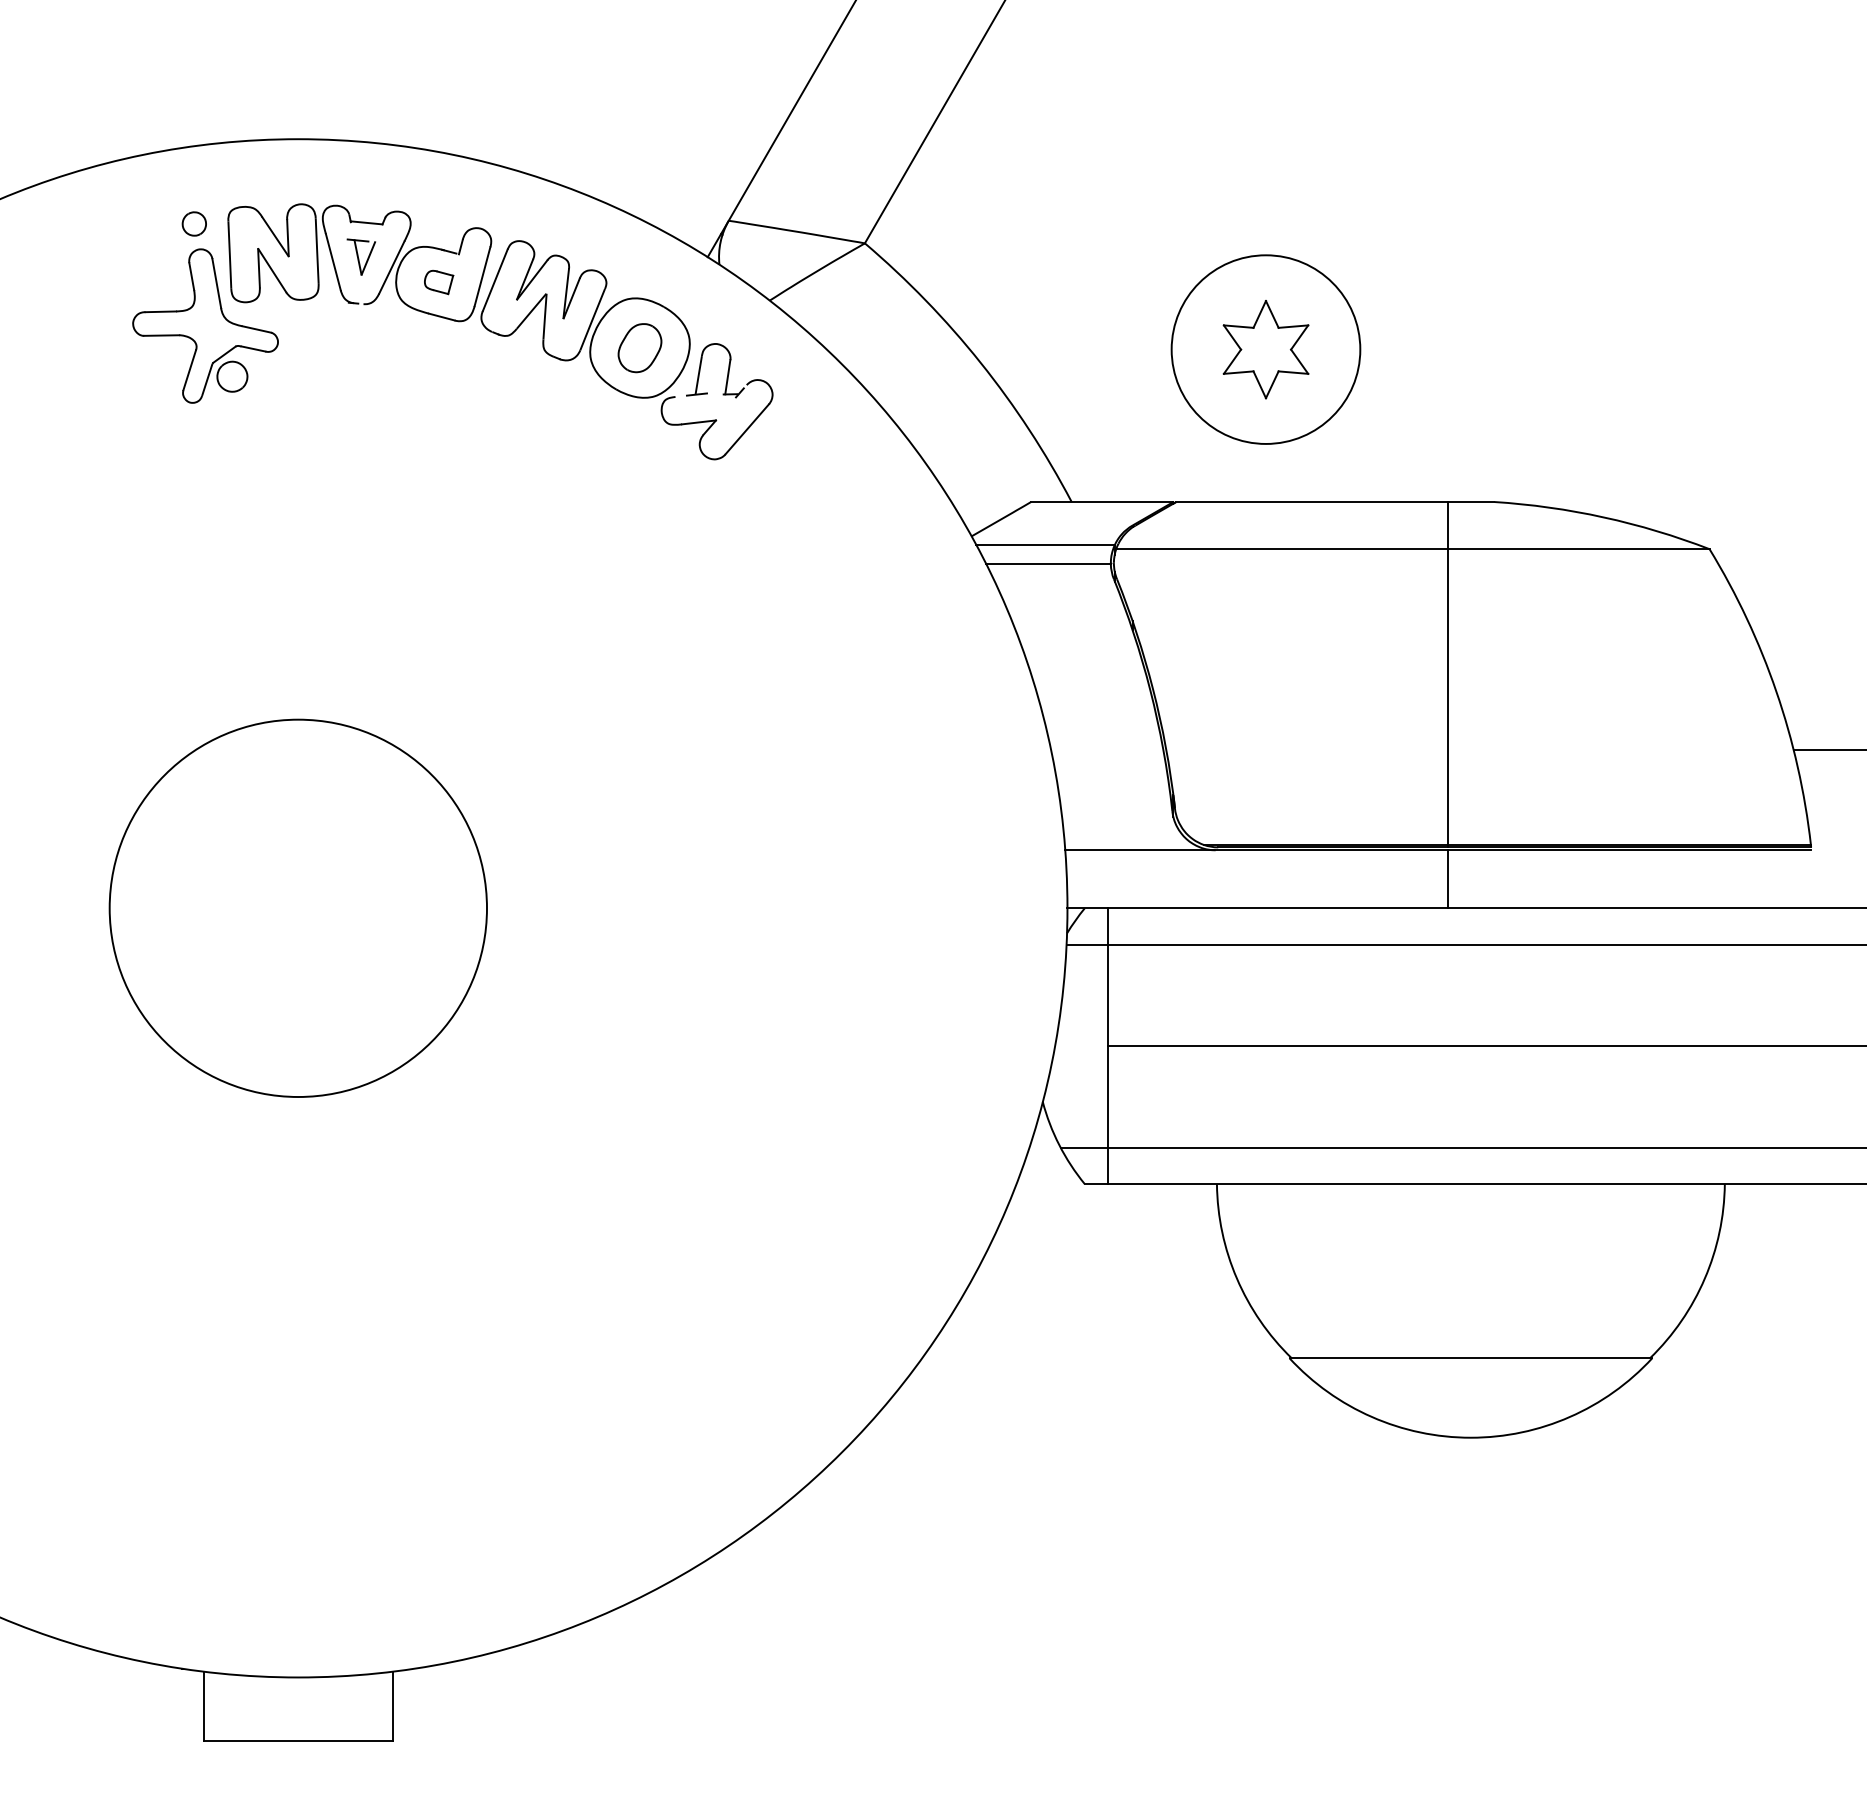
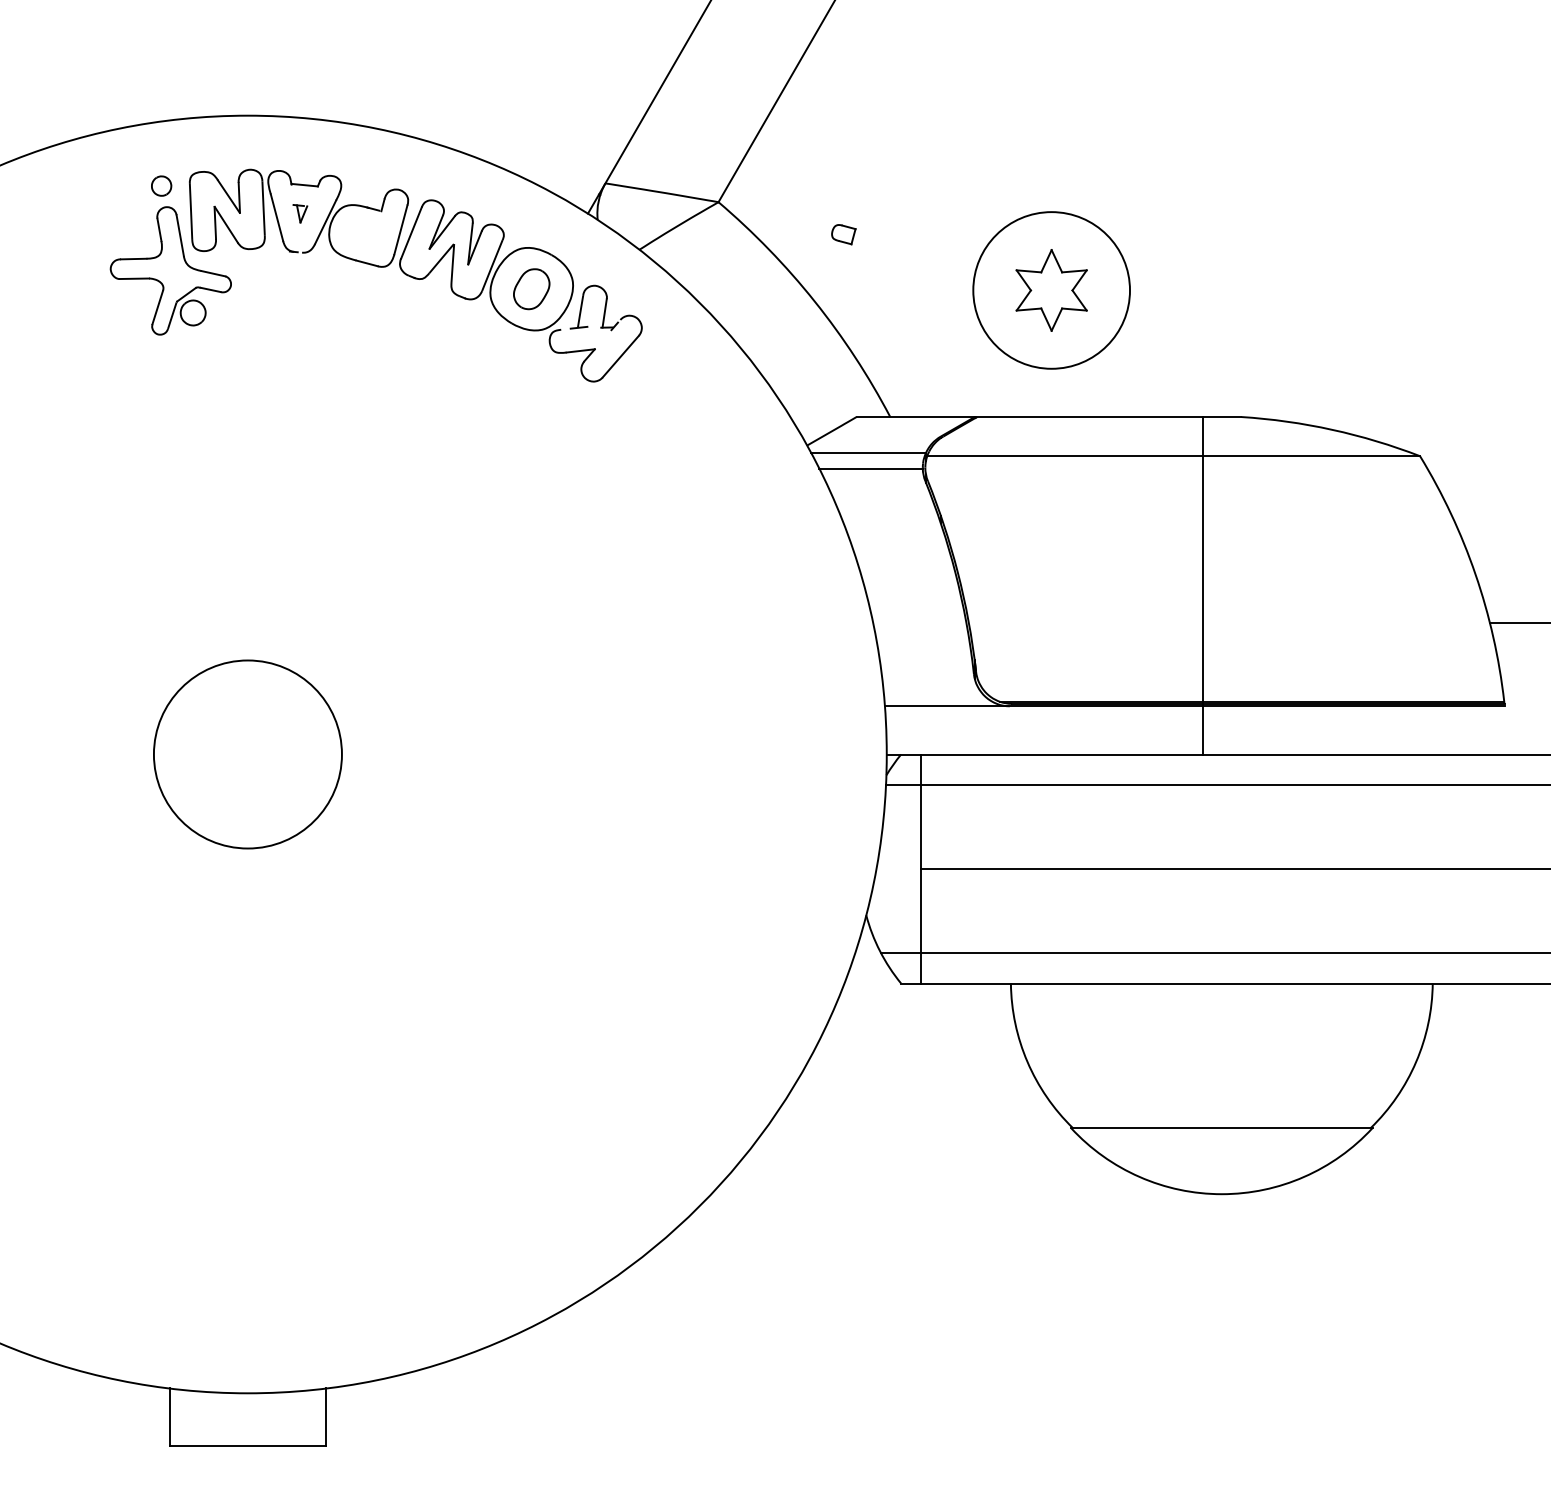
part: (361, 256) -> (300, 213), size x0.6
part: (438, 282) -> (843, 234), moved
circle: (297, 908) -> (247, 754), size x0.6

